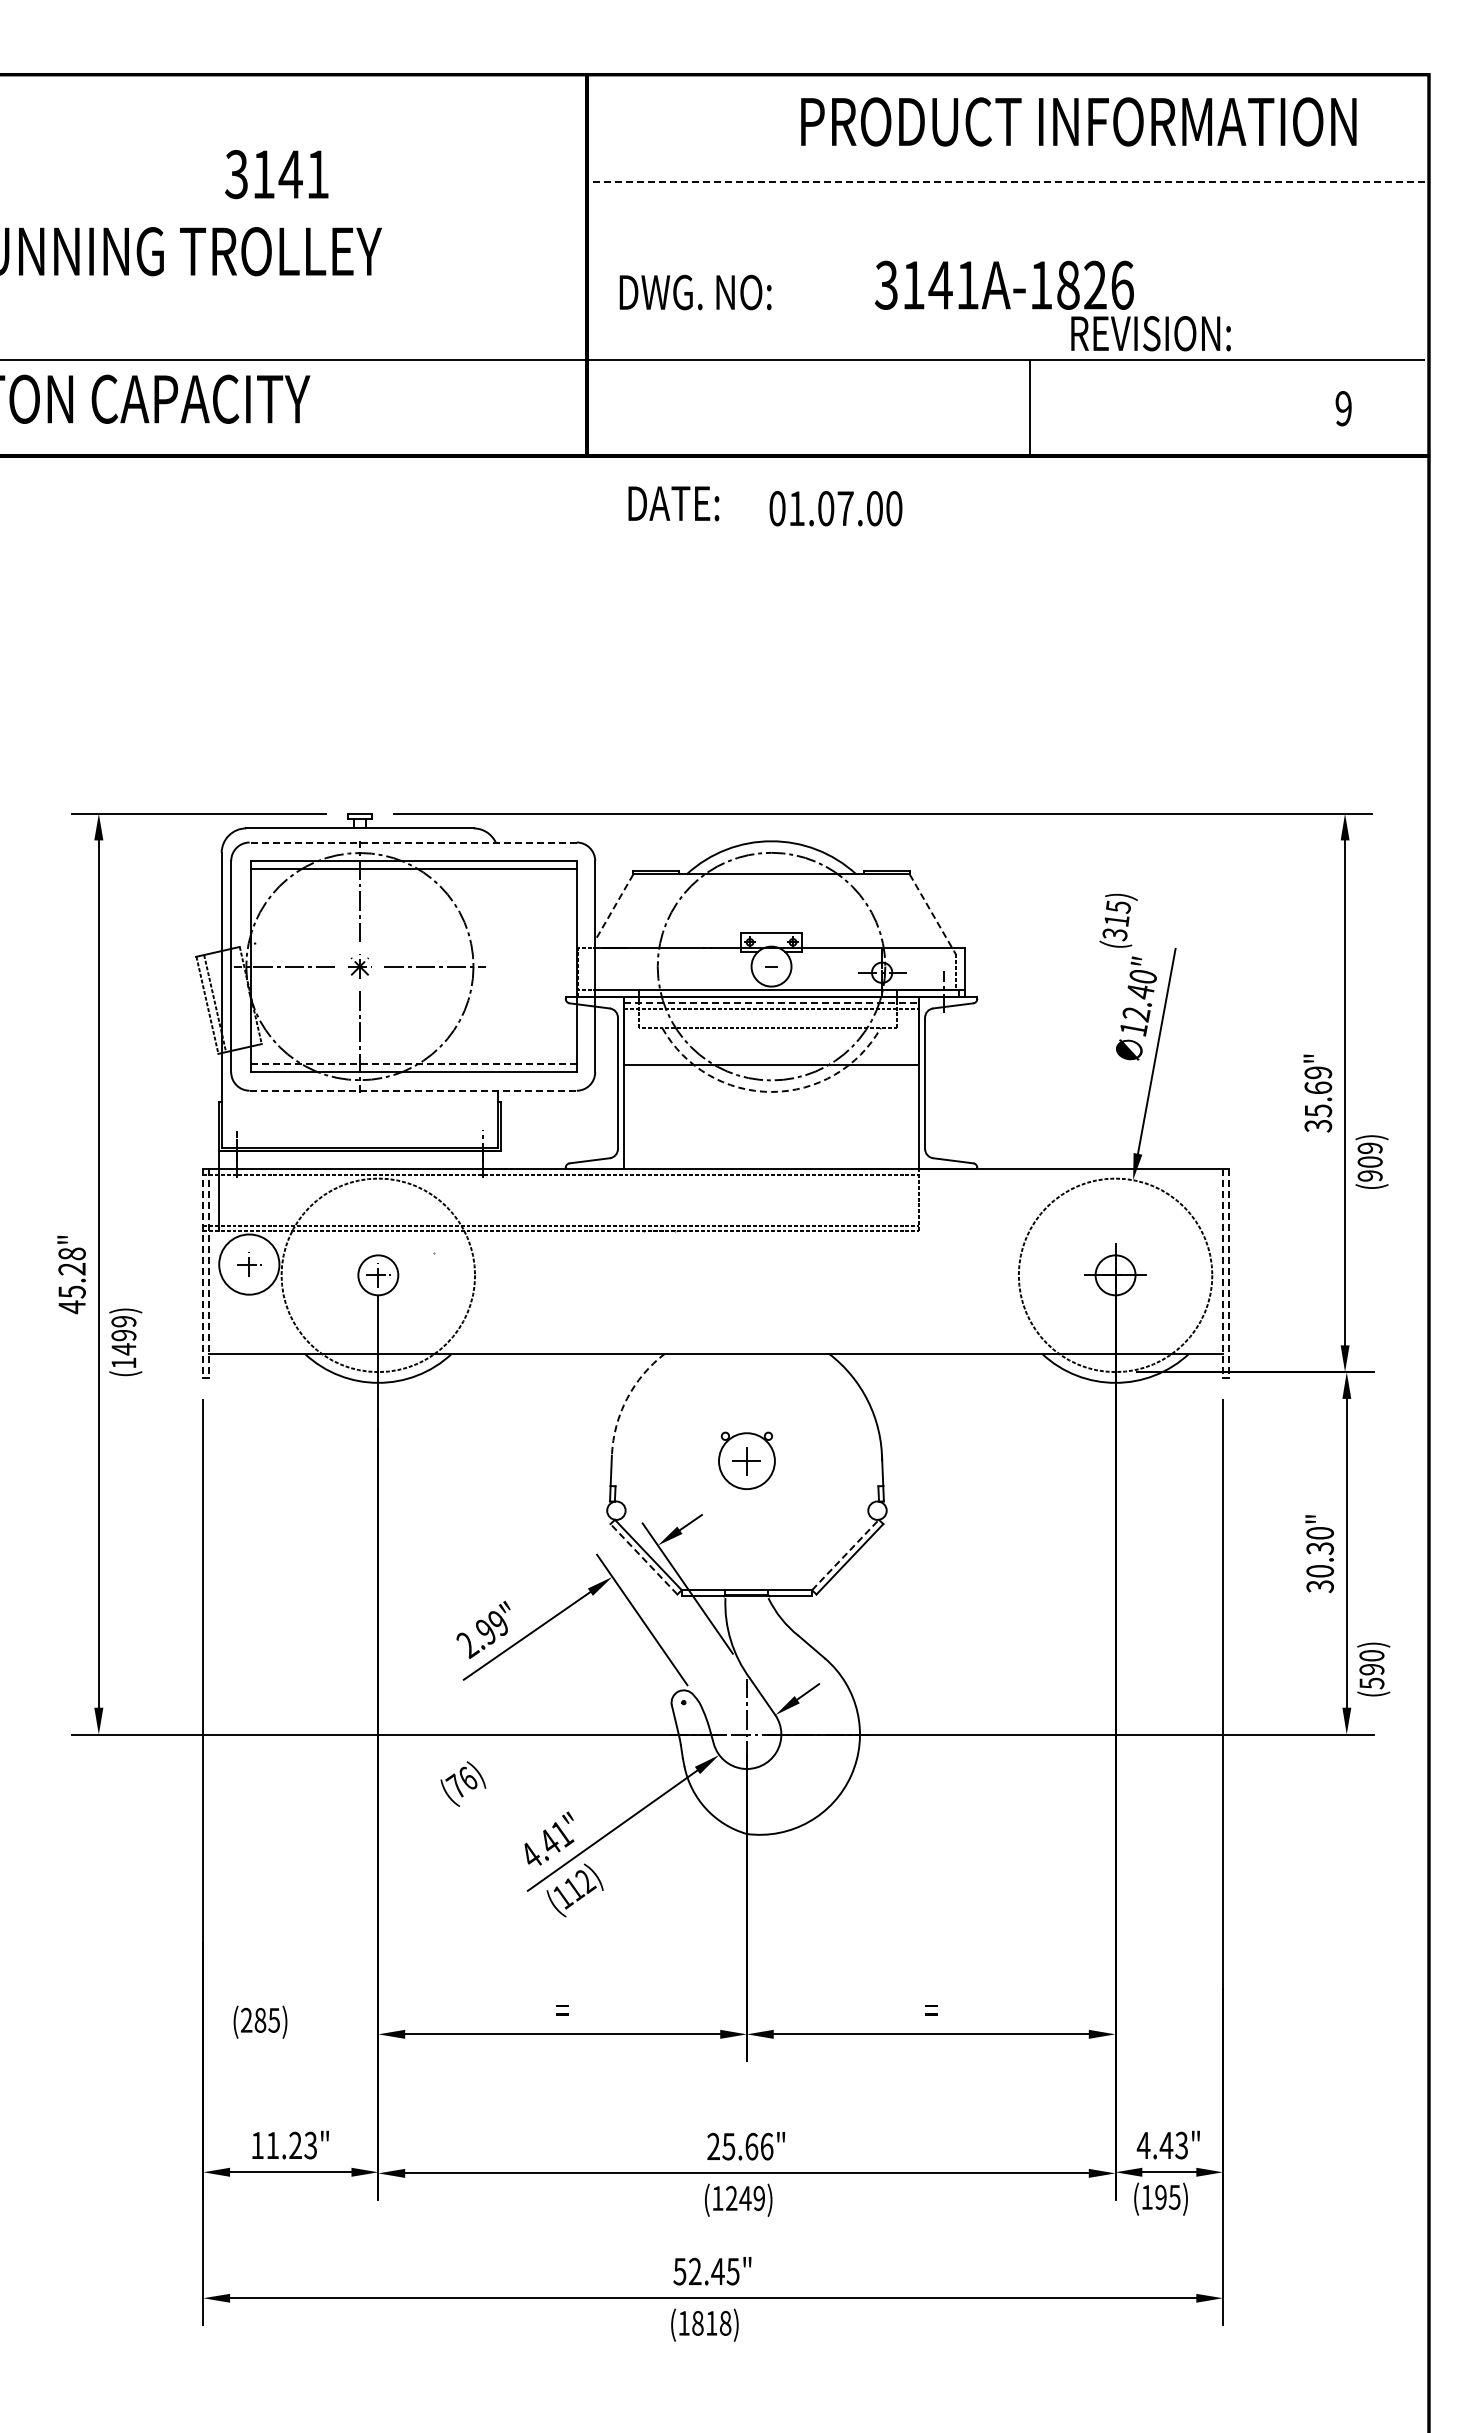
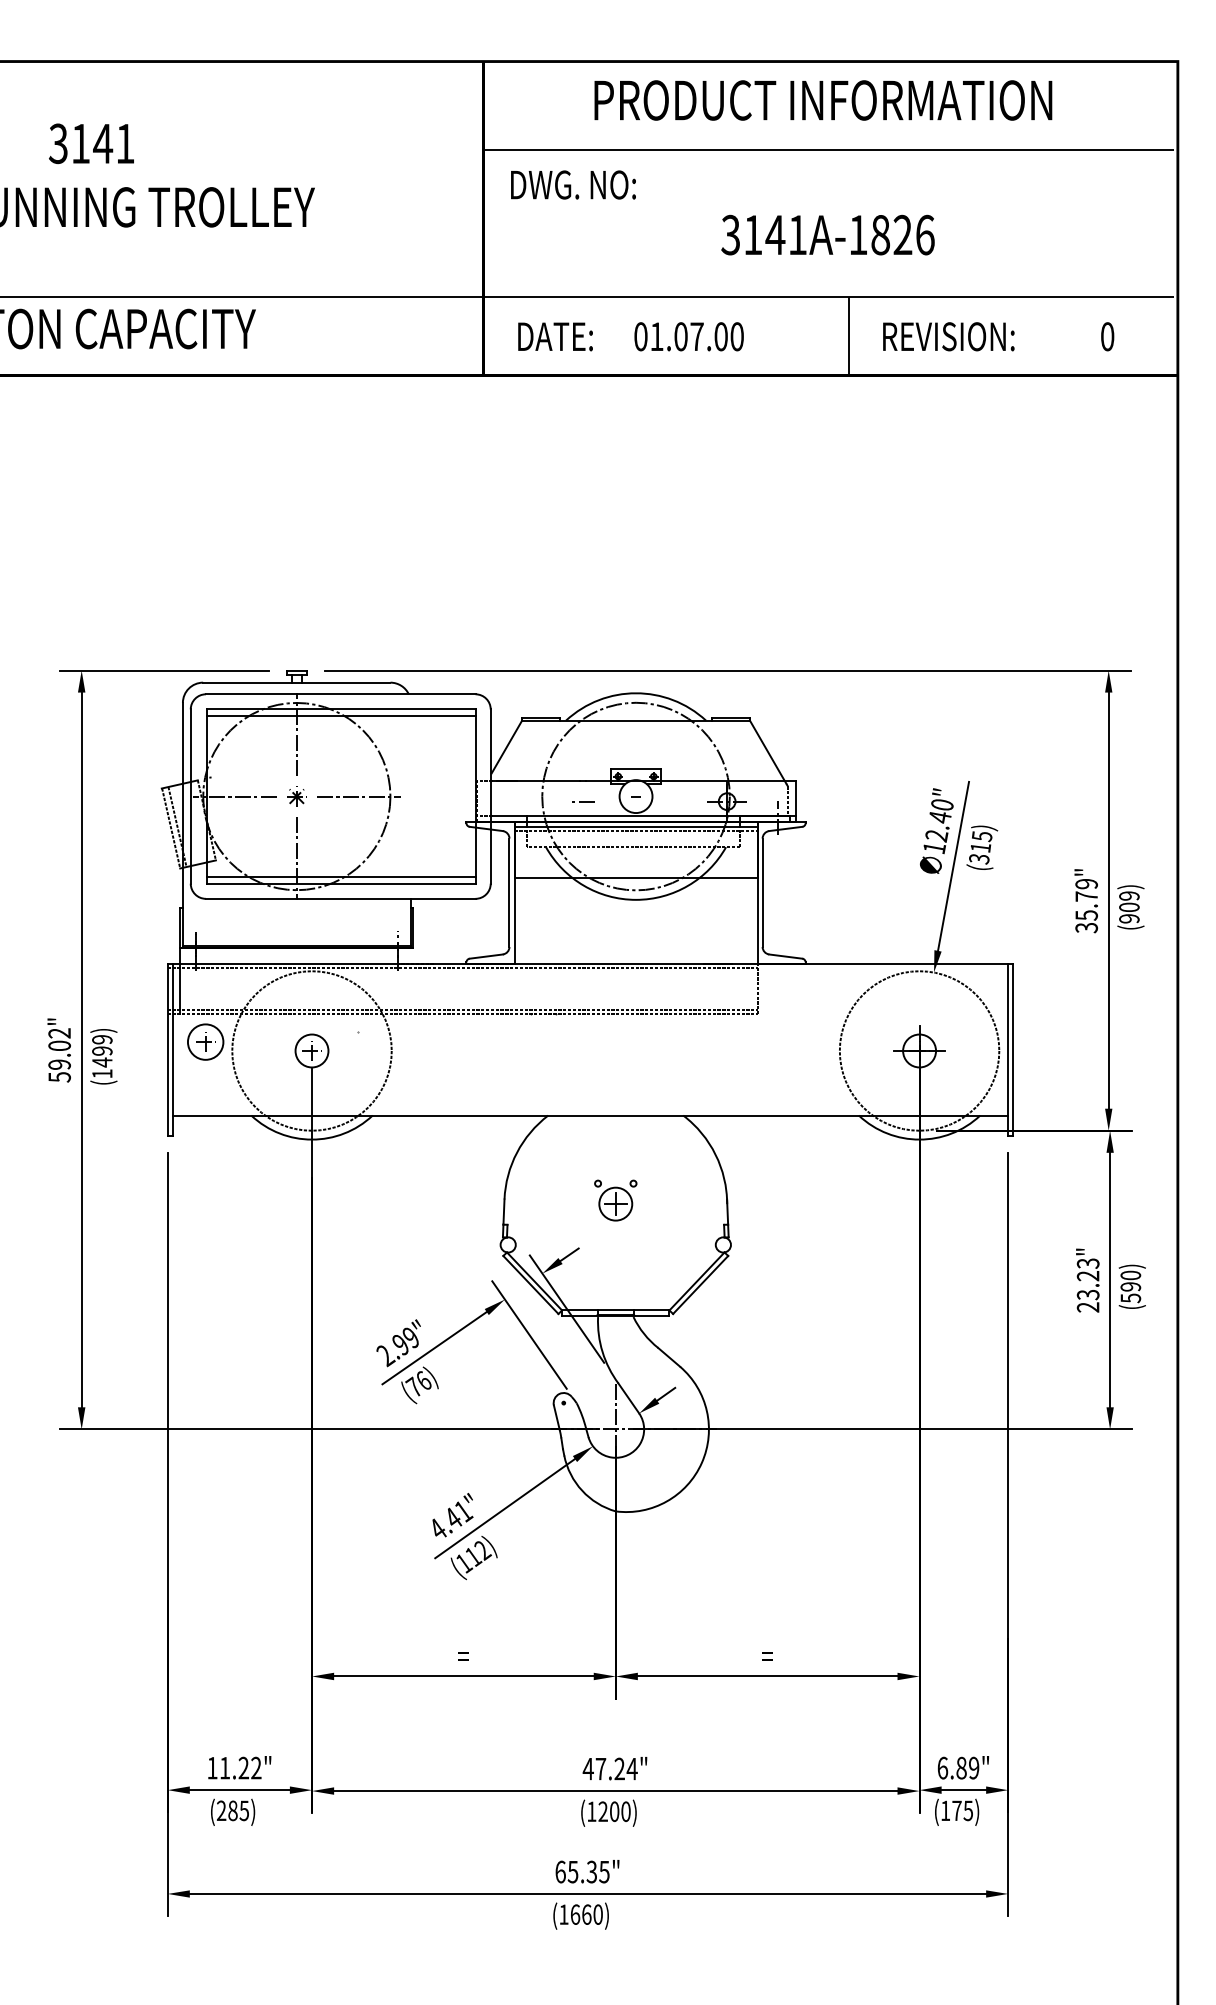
text: (1078, 121) -> (823, 100), moved
text: (276, 174) -> (91, 143), moved
line: (1005, 181) -> (828, 149), dashed -> solid
text: (695, 292) -> (573, 184), moved
text: (1150, 333) -> (948, 336), moved
text: (1343, 408) -> (1107, 336), 9 -> 0
text: (673, 503) -> (555, 336), moved
text: (835, 508) -> (688, 336), moved
line: (413, 842) -> (340, 694), dashed -> solid
line: (614, 906) -> (506, 747), dashed -> solid
line: (932, 913) -> (768, 752), dashed -> solid
text: (1118, 920) -> (982, 847), moved
line: (706, 972) -> (582, 801), added
line: (772, 1003) -> (636, 826), dashed -> solid
line: (414, 1063) -> (341, 876), dashed -> solid
text: (1318, 1087) -> (1086, 896), 35.69" -> 35.79"
line: (413, 1090) -> (340, 898), dashed -> solid
arc: (771, 1091) -> (636, 899), dashed -> solid
text: (1371, 1161) -> (1130, 906), moved
circle: (248, 1264) -> (205, 1042), size x0.71
line: (203, 1274) -> (167, 1050), dashed -> solid
line: (209, 1274) -> (172, 1050), dashed -> solid
line: (1223, 1274) -> (1008, 1050), dashed -> solid
line: (1229, 1274) -> (1013, 1050), dashed -> solid
text: (71, 1280) -> (59, 1055), 45.28" -> 59.02"
text: (125, 1342) -> (103, 1056), moved
arc: (627, 1398) -> (517, 1152), dashed -> solid
circle: (746, 1461) -> (615, 1204), size x0.71
line: (845, 1555) -> (697, 1281), dashed -> solid
line: (643, 1559) -> (530, 1285), dashed -> solid
text: (1319, 1560) -> (1087, 1285), 30.30" -> 23.23"
text: (1373, 1669) -> (1132, 1286), moved
text: (463, 1783) -> (420, 1384), moved
text: (260, 2021) -> (233, 1811), moved
text: (310, 2145) -> (256, 1768), 11.23" -> 11.22"
text: (1161, 2145) -> (957, 1768), 4.43" -> 6.89"
text: (739, 2146) -> (609, 1768), 25.66" -> 47.24"
text: (1160, 2196) -> (956, 1810), (195) -> (175)
text: (752, 2197) -> (620, 1810), (1249) -> (1200)
text: (698, 2271) -> (575, 1871), 52.45" -> 65.35"
text: (711, 2322) -> (586, 1913), (1818) -> (1660)

